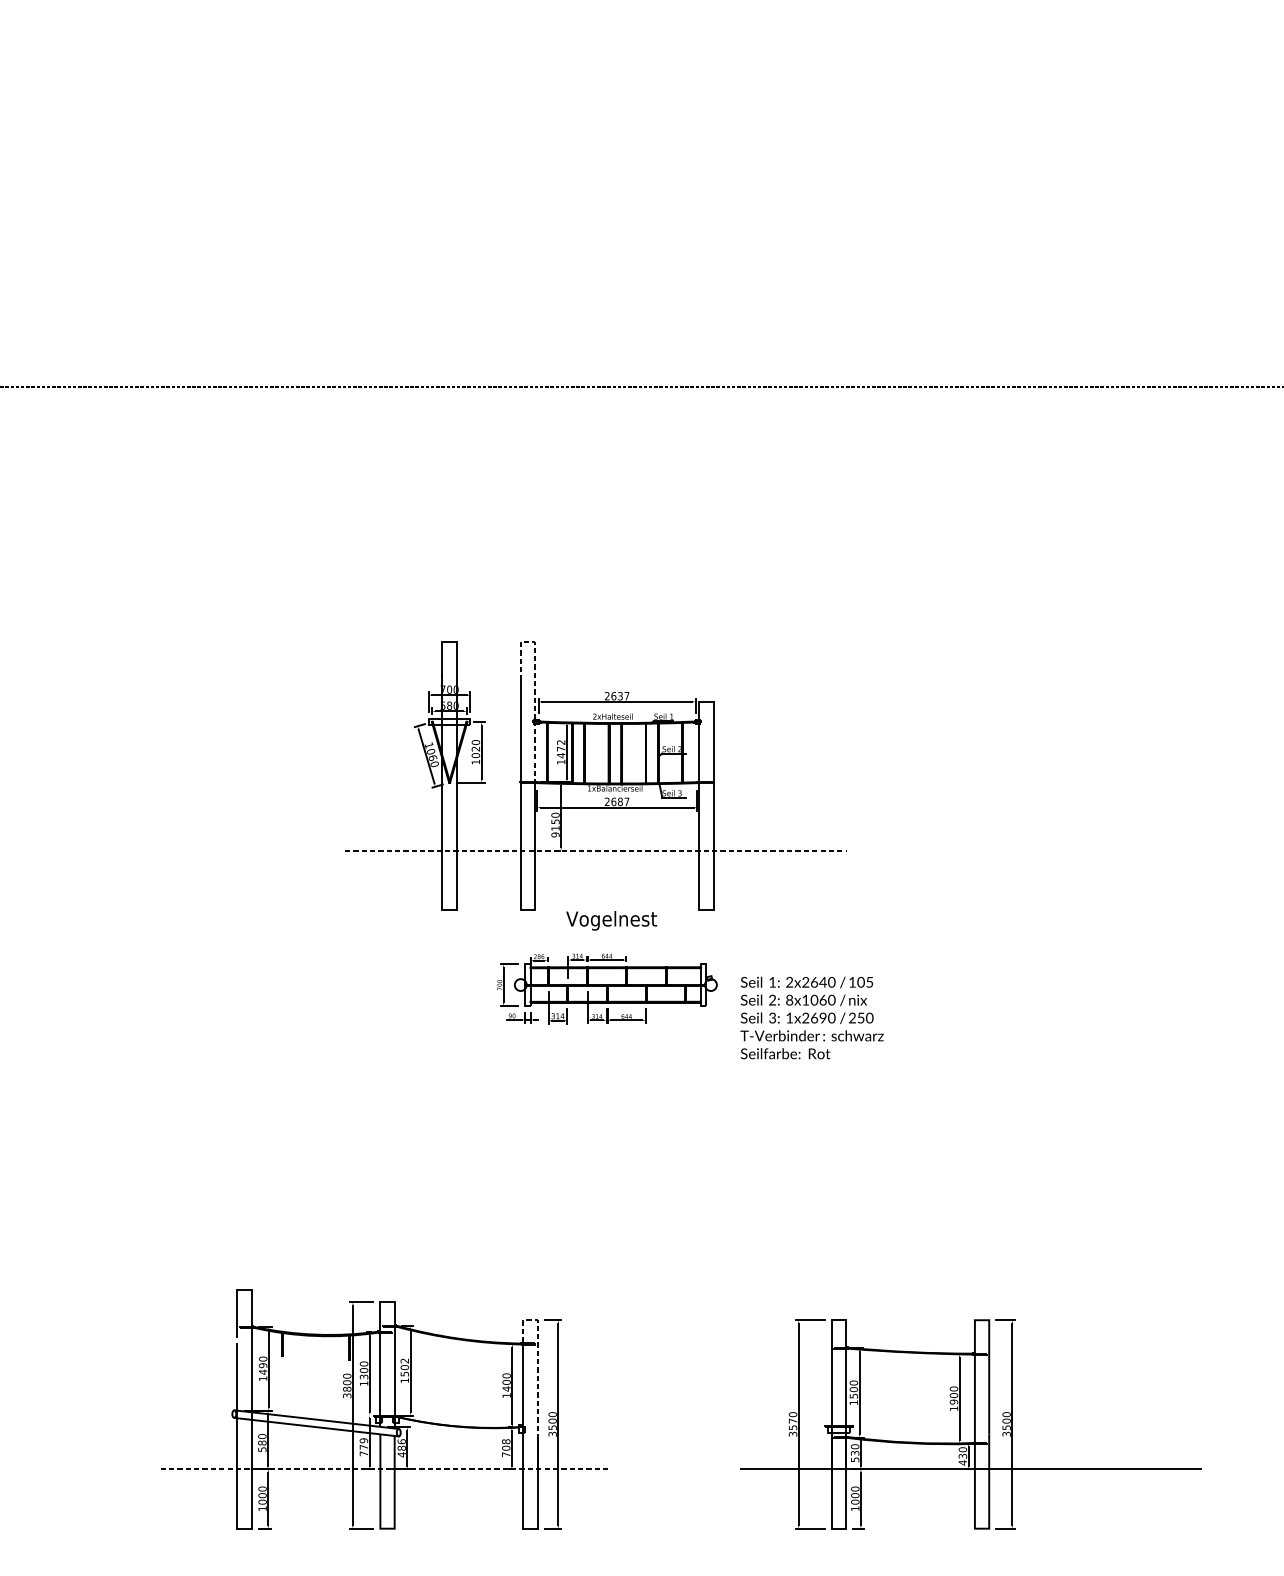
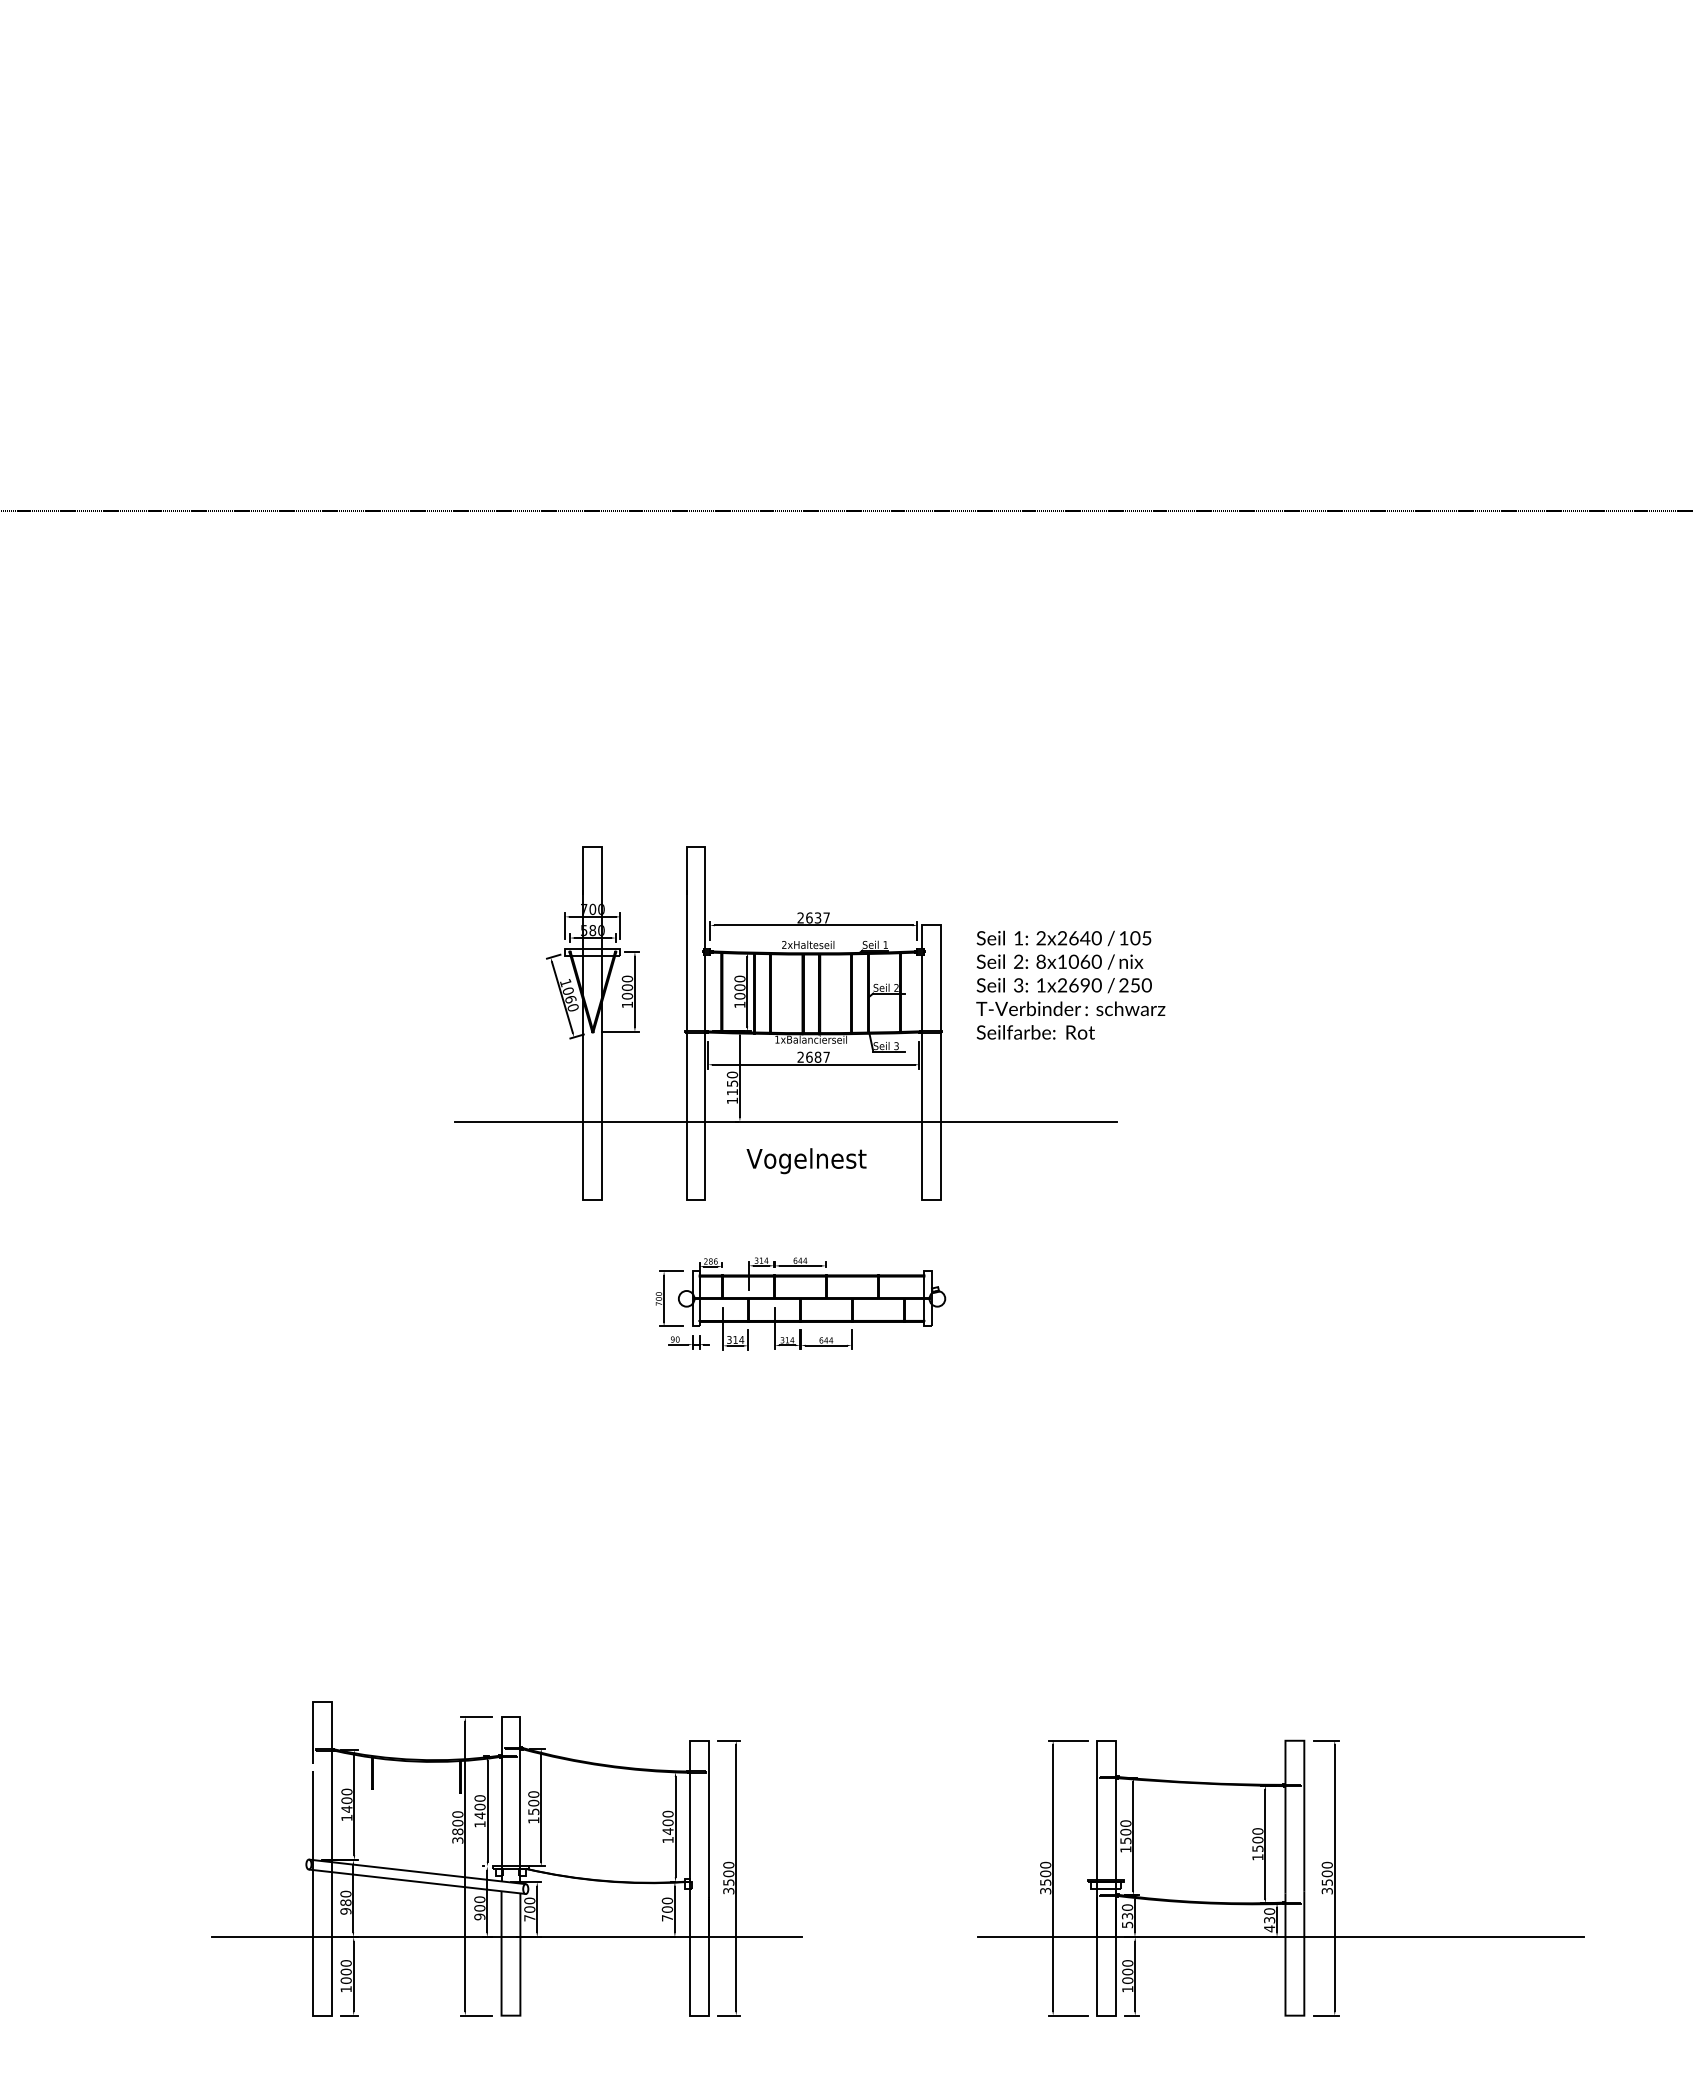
line: (535, 654) -> (705, 863), dashed -> solid
text: (475, 748) -> (627, 987), 1020 -> 1000
text: (560, 748) -> (739, 987), 1472 -> 1000
line: (535, 754) -> (705, 994), dashed -> solid
text: (555, 834) -> (732, 1100), 9150 -> 1150
line: (596, 850) -> (786, 1121), dashed -> solid
text: (611, 921) -> (806, 1161), moved
text: (811, 1017) -> (1070, 984), moved
text: (404, 1360) -> (533, 1794), 1502 -> 1500
line: (537, 1360) -> (708, 1793), dashed -> solid
text: (262, 1365) -> (346, 1800), 1490 -> 1400
text: (363, 1376) -> (479, 1815), 1300 -> 1400
text: (953, 1401) -> (1257, 1848), 1900 -> 1500
text: (792, 1420) -> (1045, 1873), 3570 -> 3500
text: (506, 1441) -> (667, 1900), 708 -> 700
text: (363, 1447) -> (479, 1908), 779 -> 900
text: (401, 1448) -> (529, 1909), 486 -> 700
text: (262, 1449) -> (345, 1911), 580 -> 980
line: (384, 1469) -> (507, 1937), dashed -> solid

